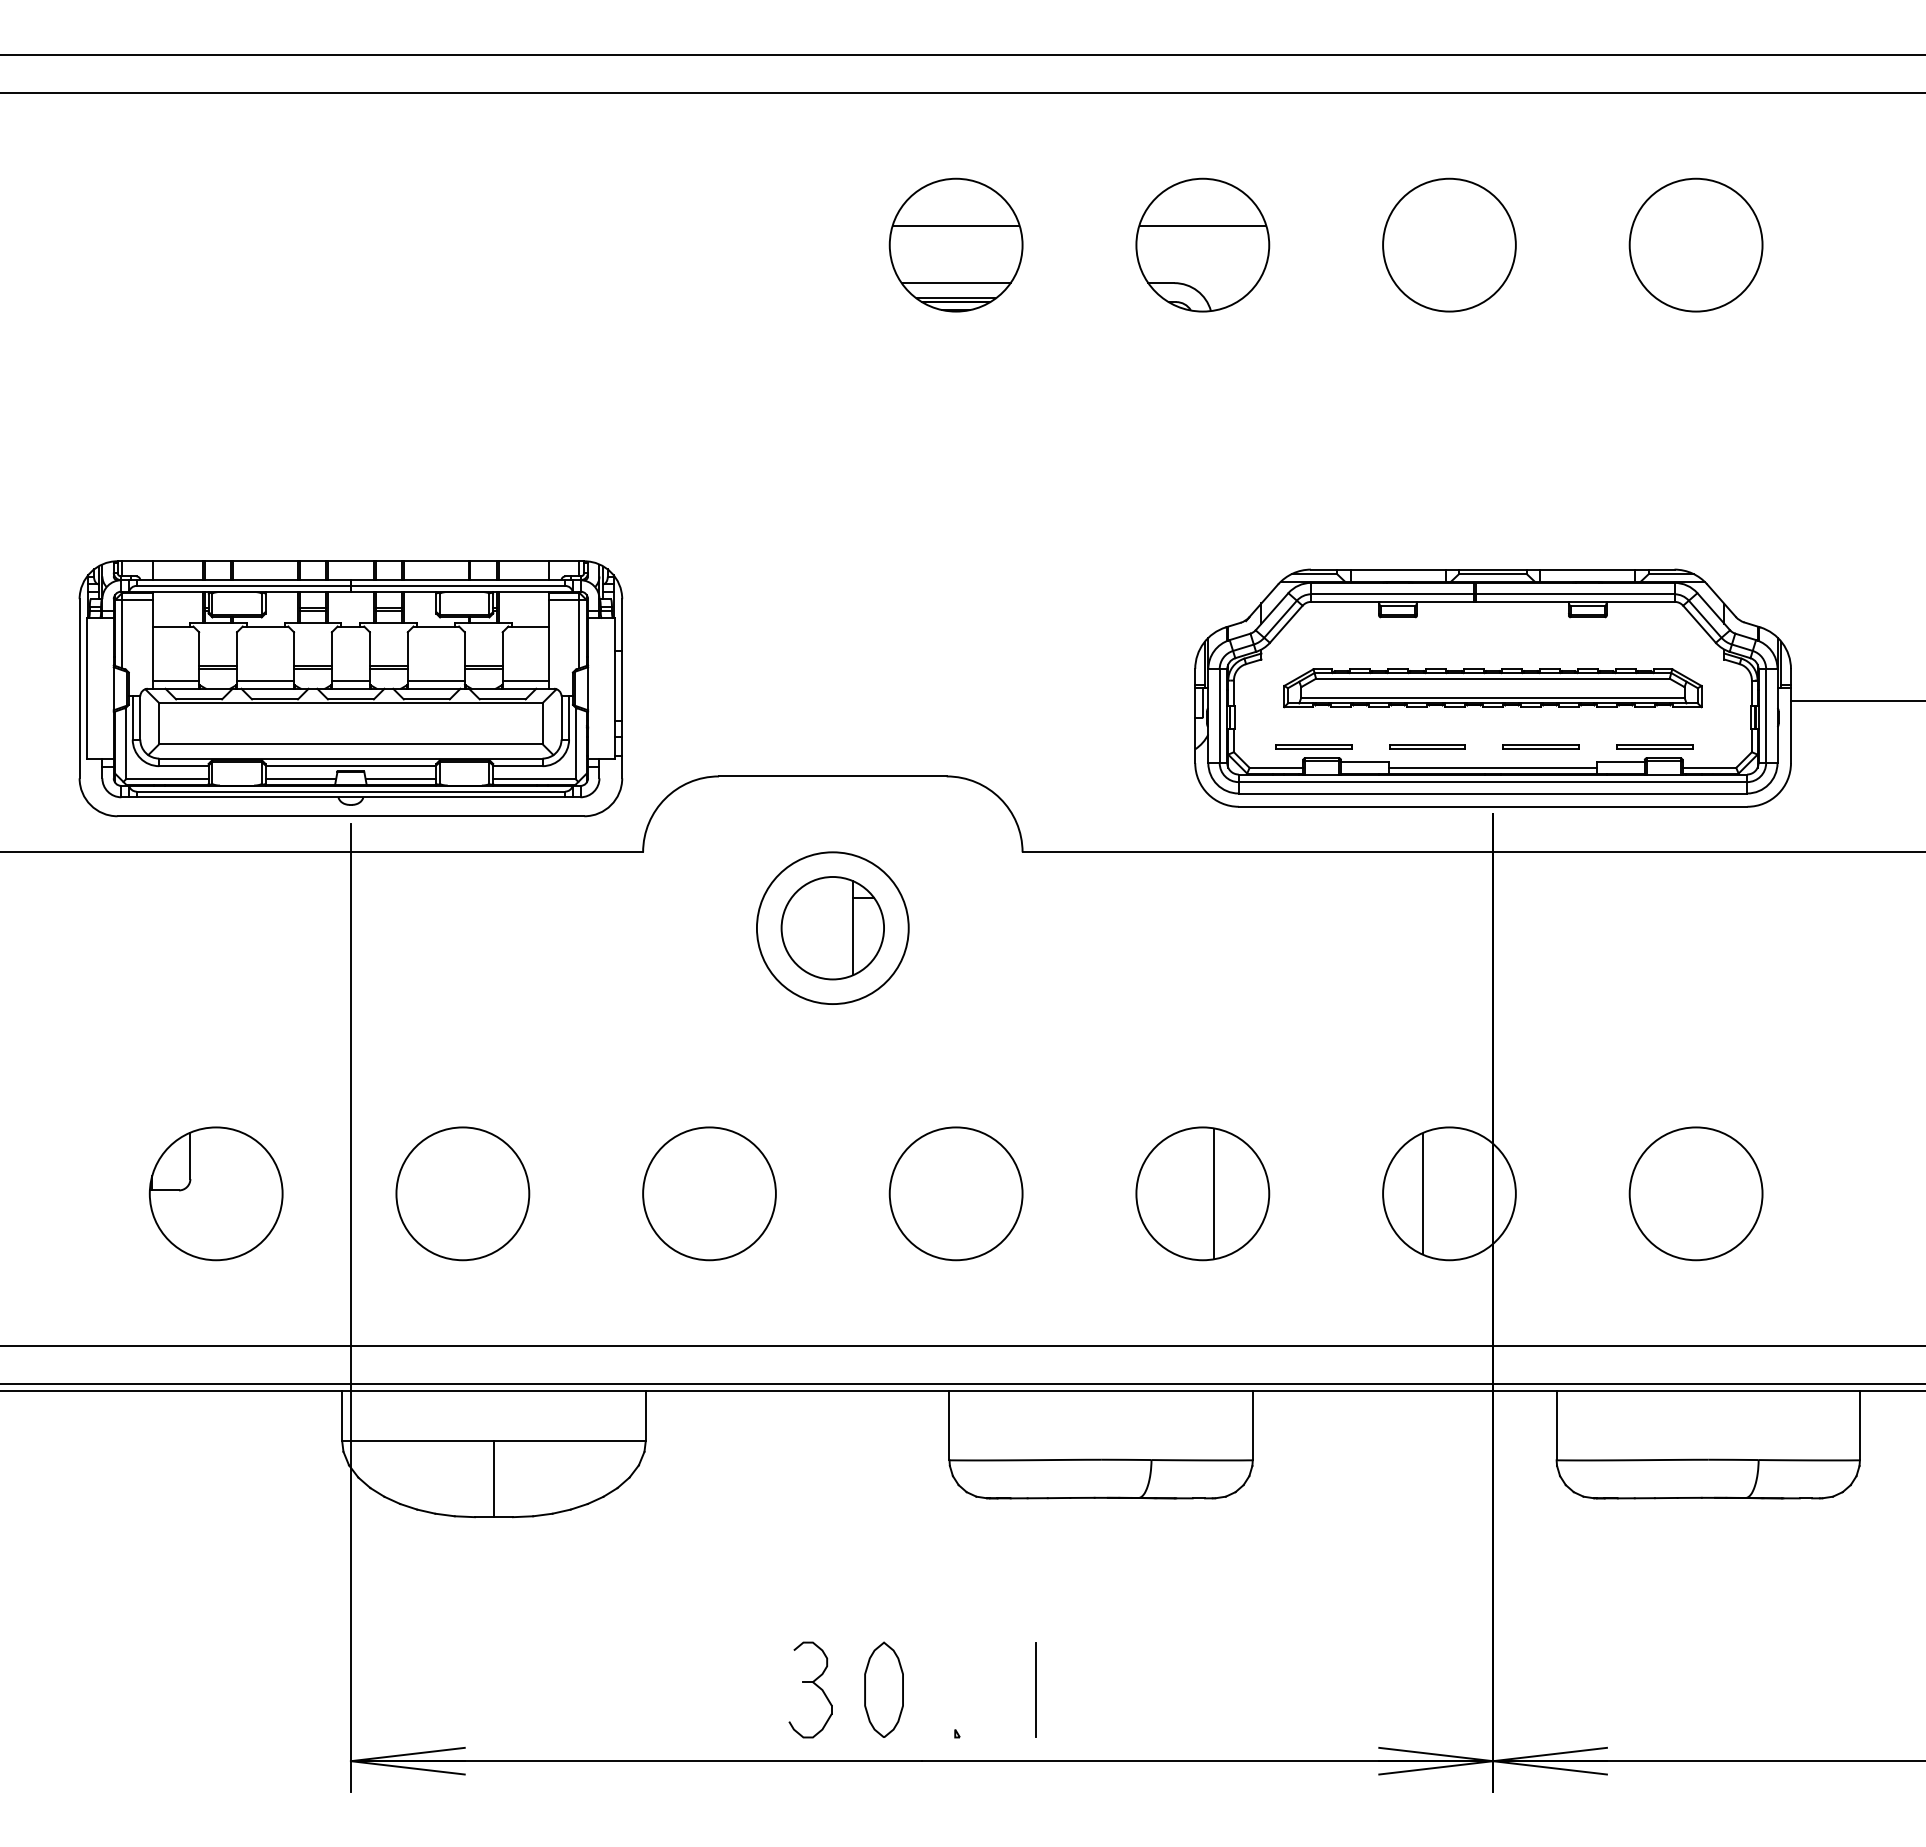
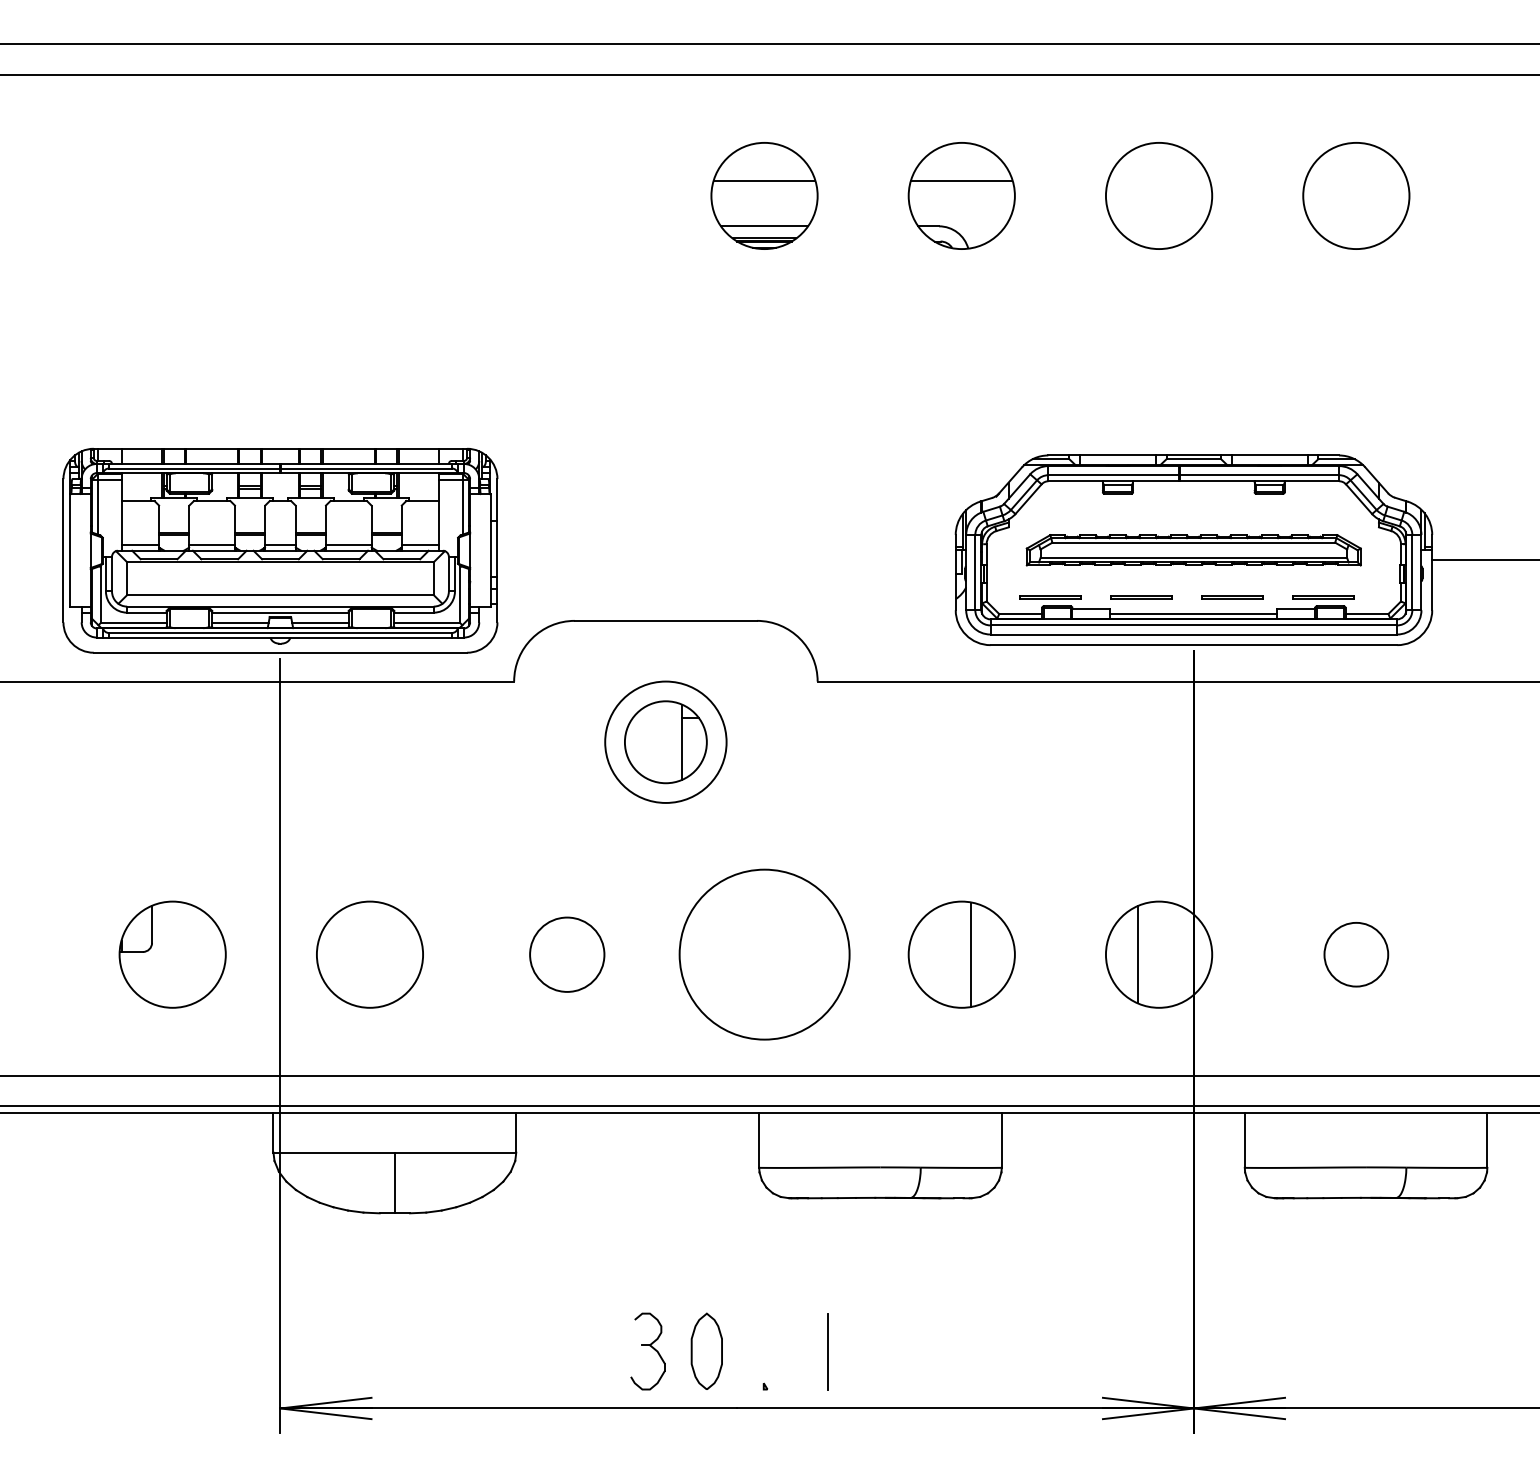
circle: (709, 1193) -> (567, 954), size x0.7
circle: (955, 1193) -> (764, 954), size x1.6
circle: (1695, 1193) -> (1355, 954), size x0.6

